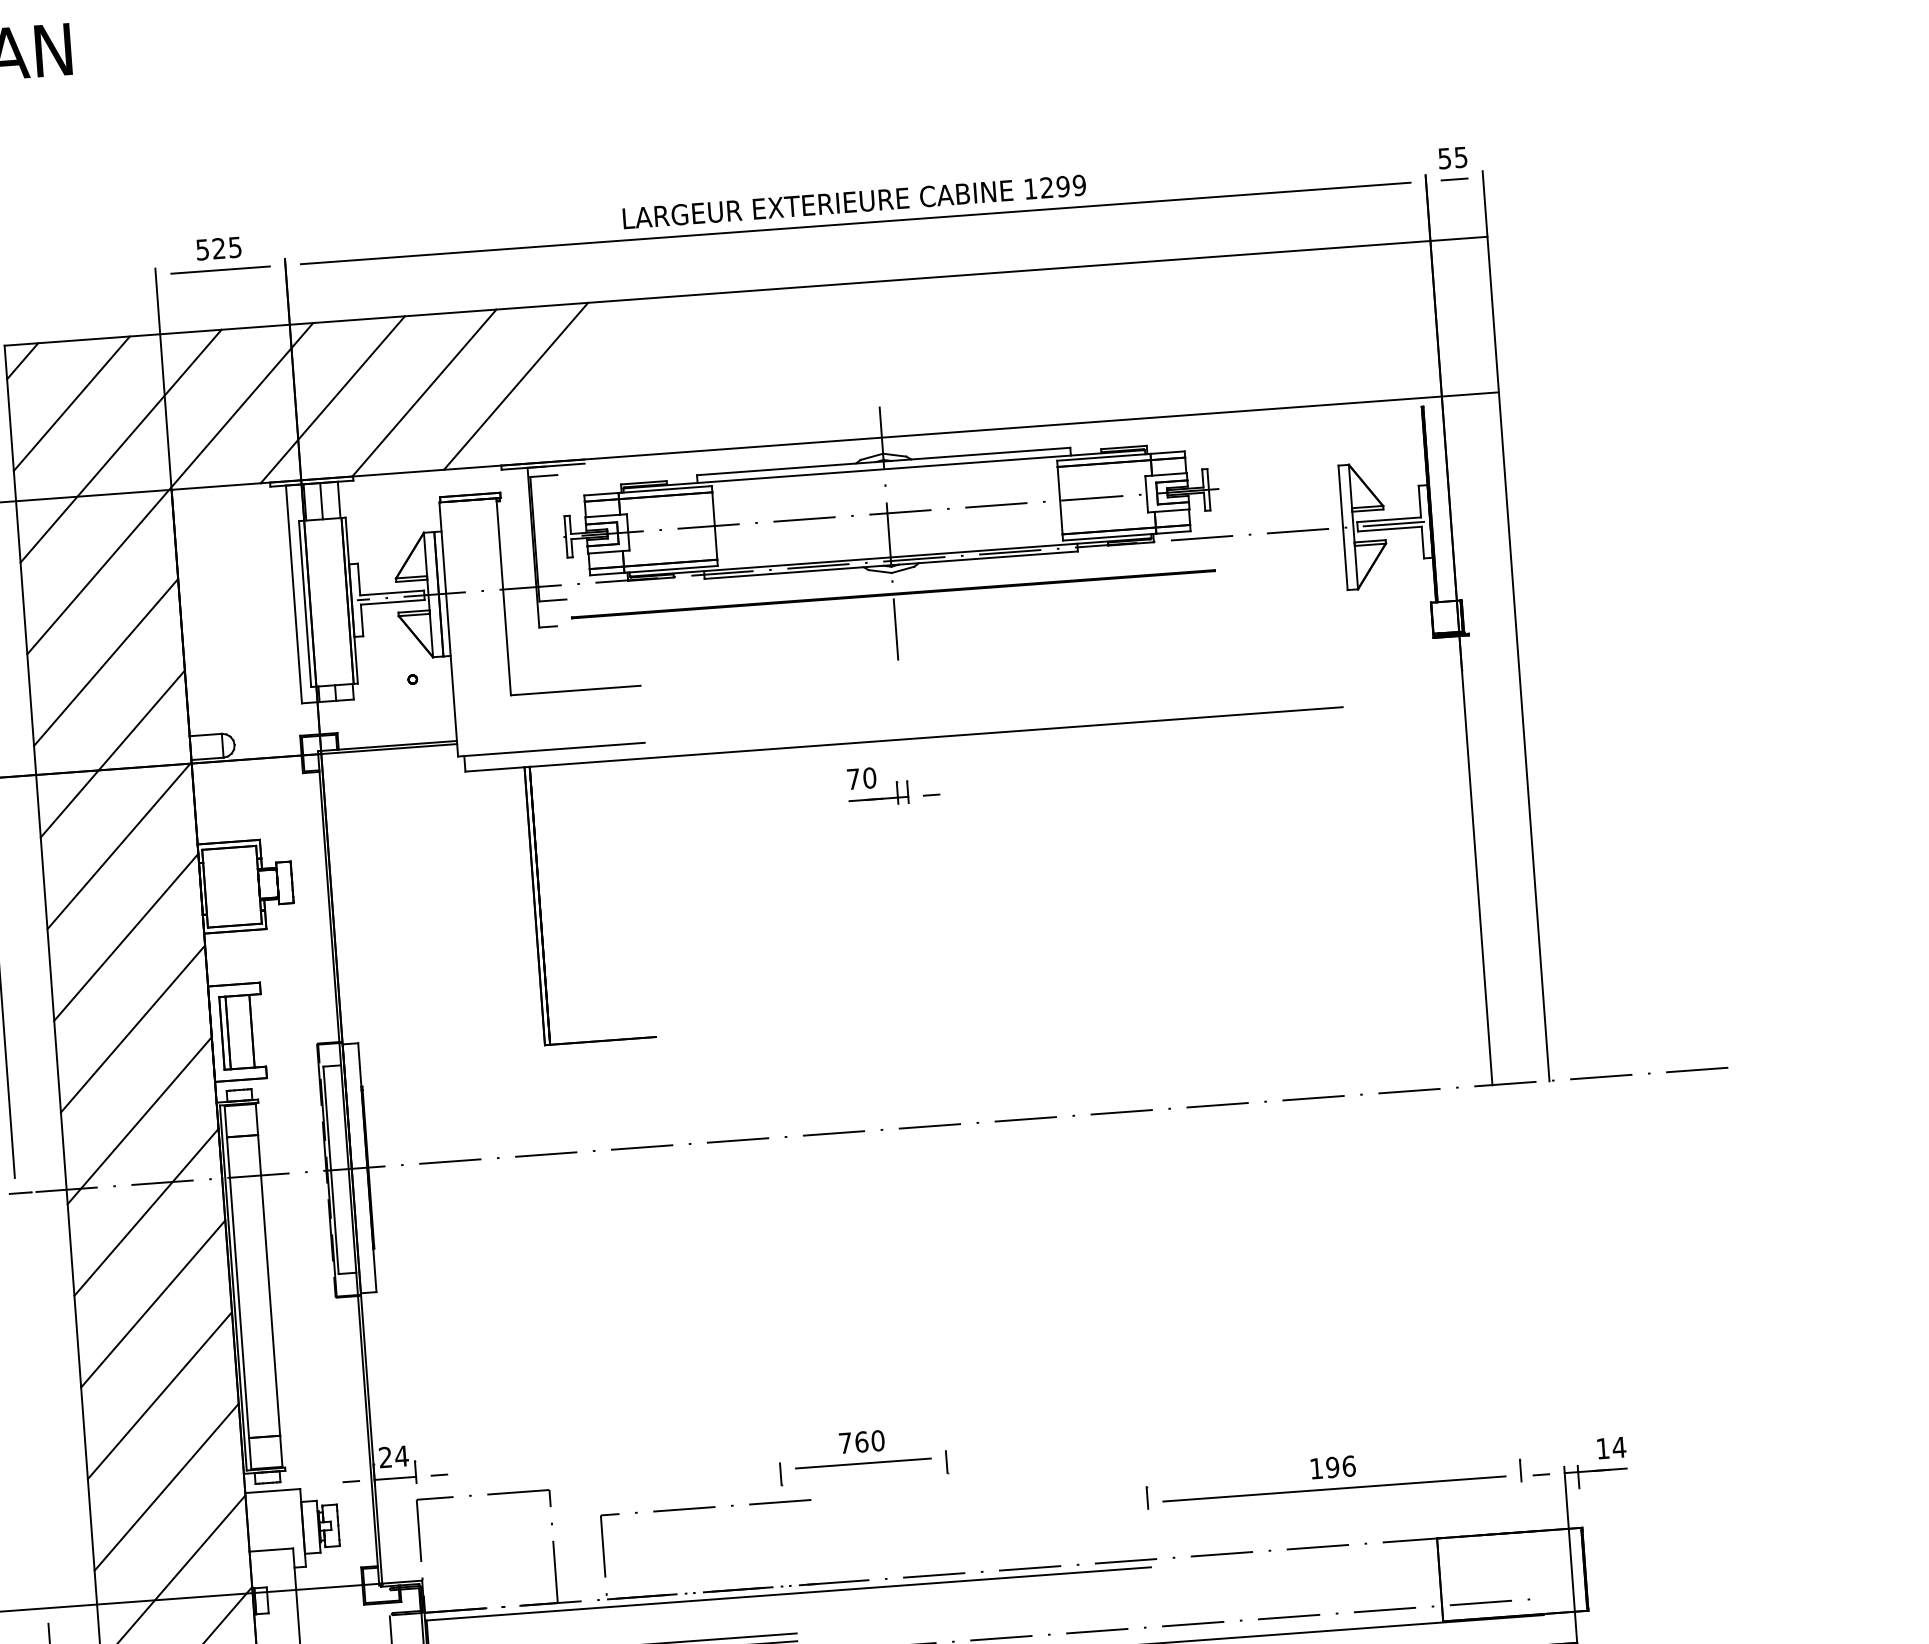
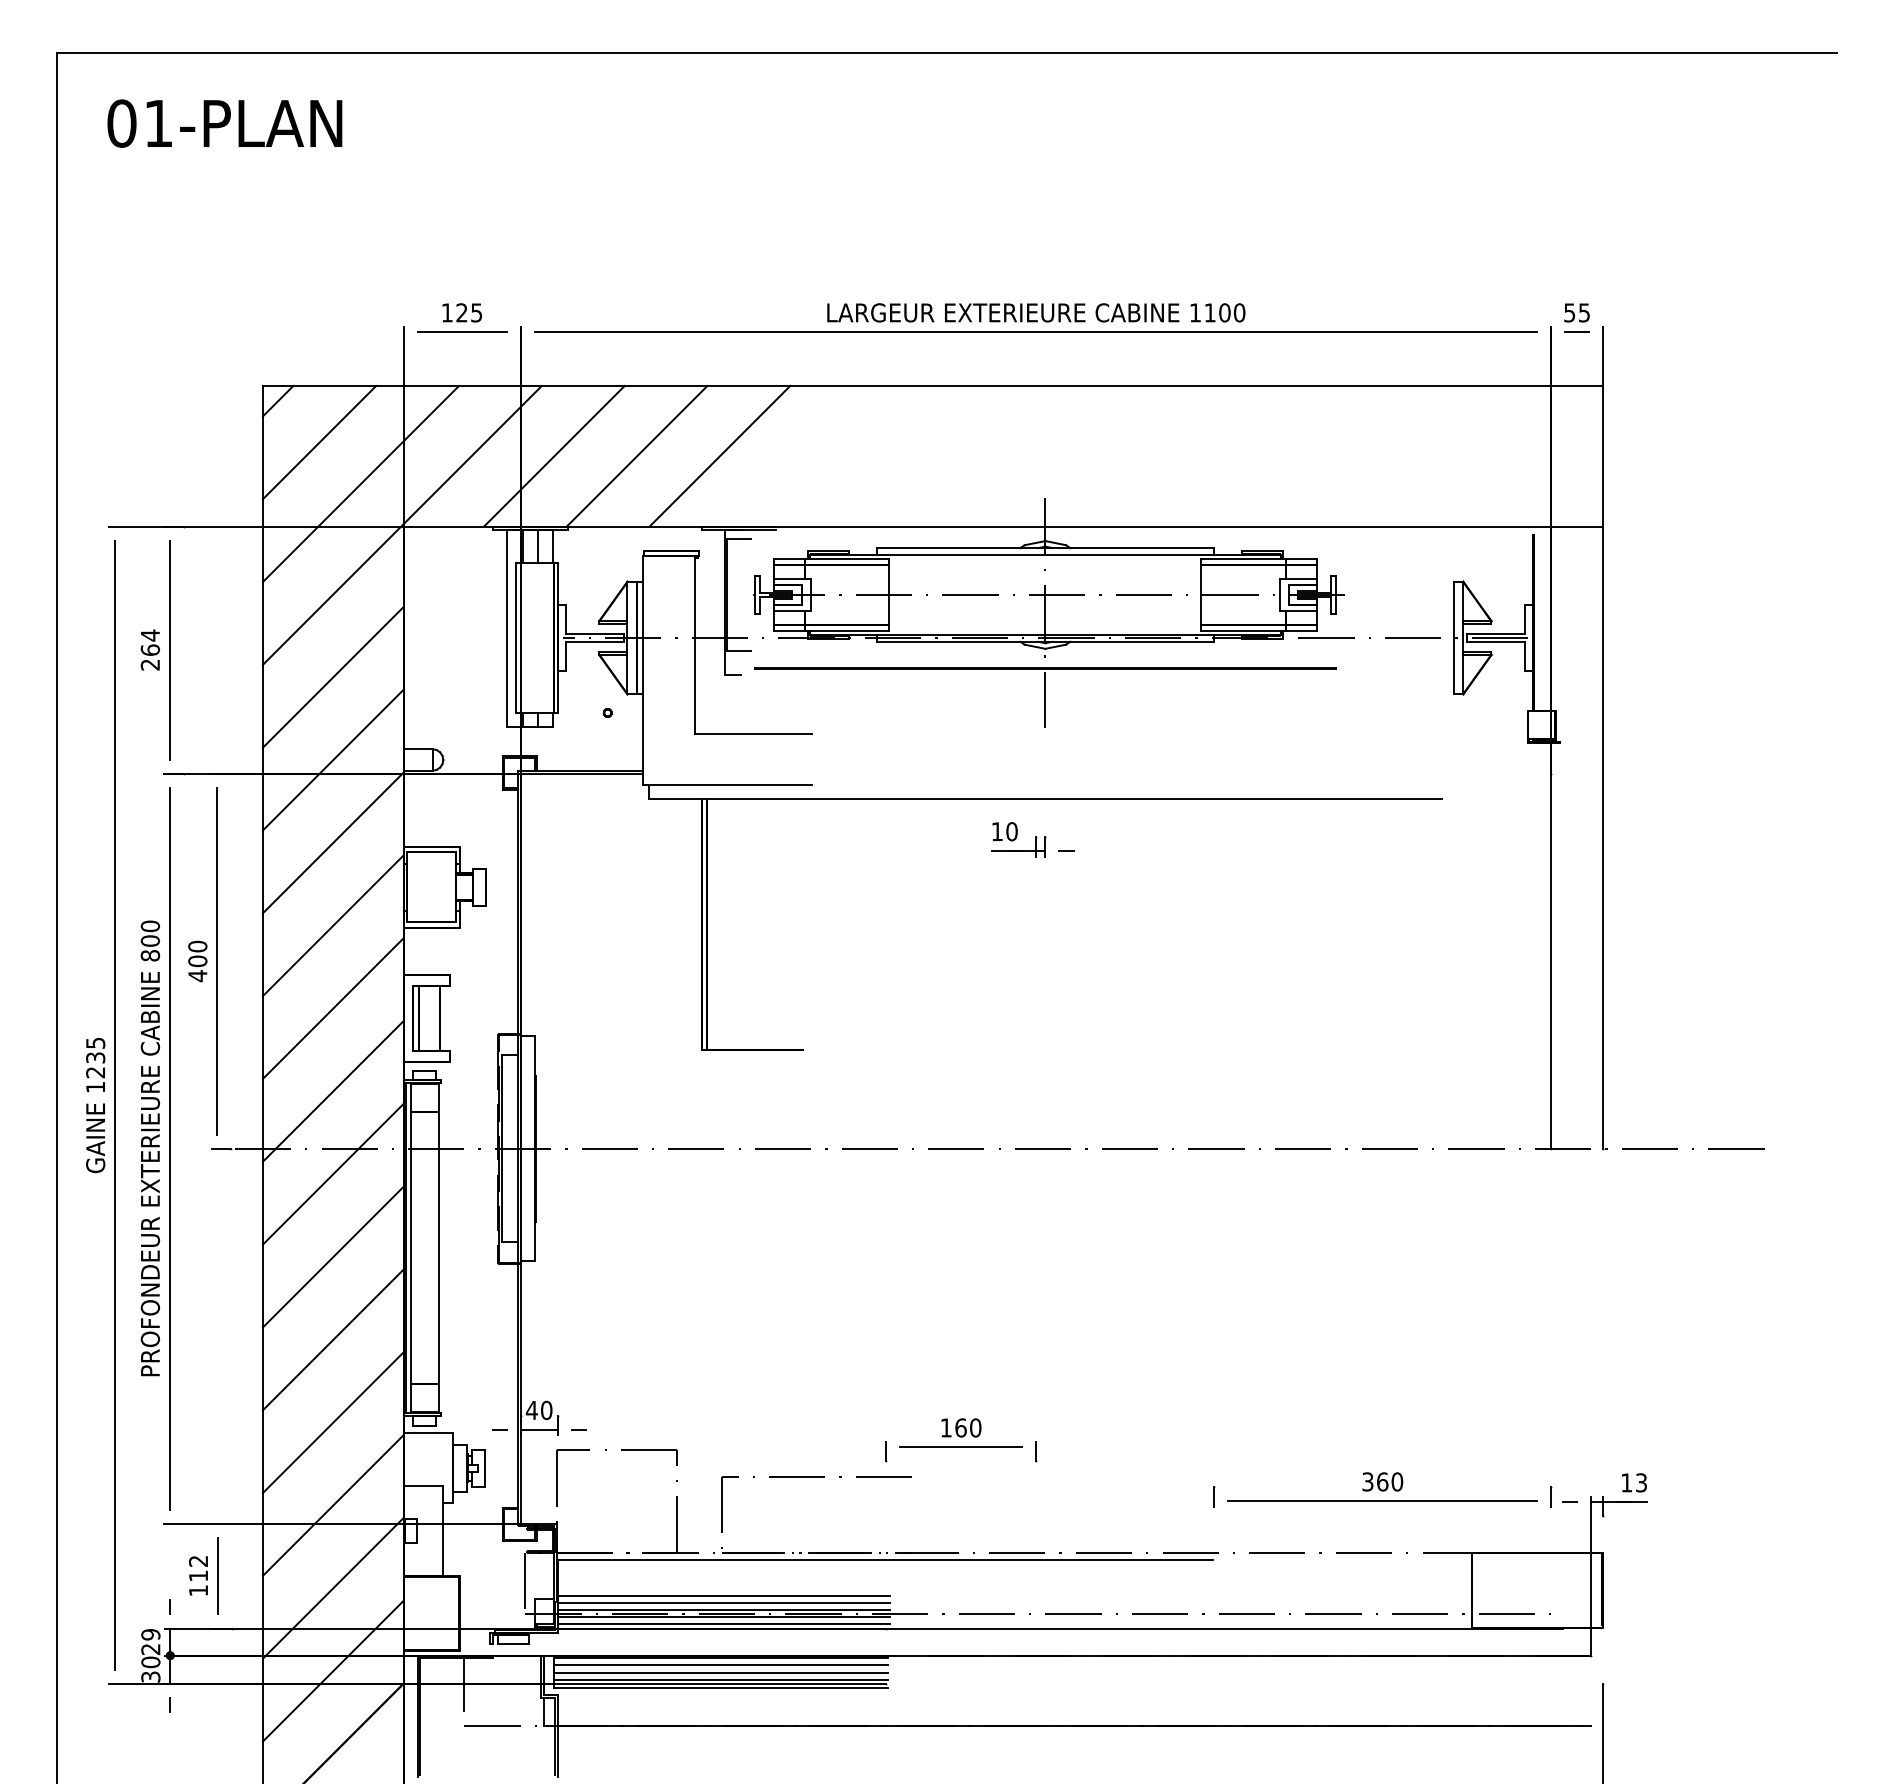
text: (1062, 186) -> (1224, 312), 1299 -> 1100
text: (201, 249) -> (446, 312), 525 -> 125
text: (853, 779) -> (997, 831), 70 -> 10
text: (844, 1442) -> (945, 1427), 760 -> 160
text: (1619, 1447) -> (1641, 1482), 14 -> 13
text: (392, 1457) -> (538, 1410), 24 -> 40
text: (1332, 1467) -> (1382, 1481), 196 -> 360

